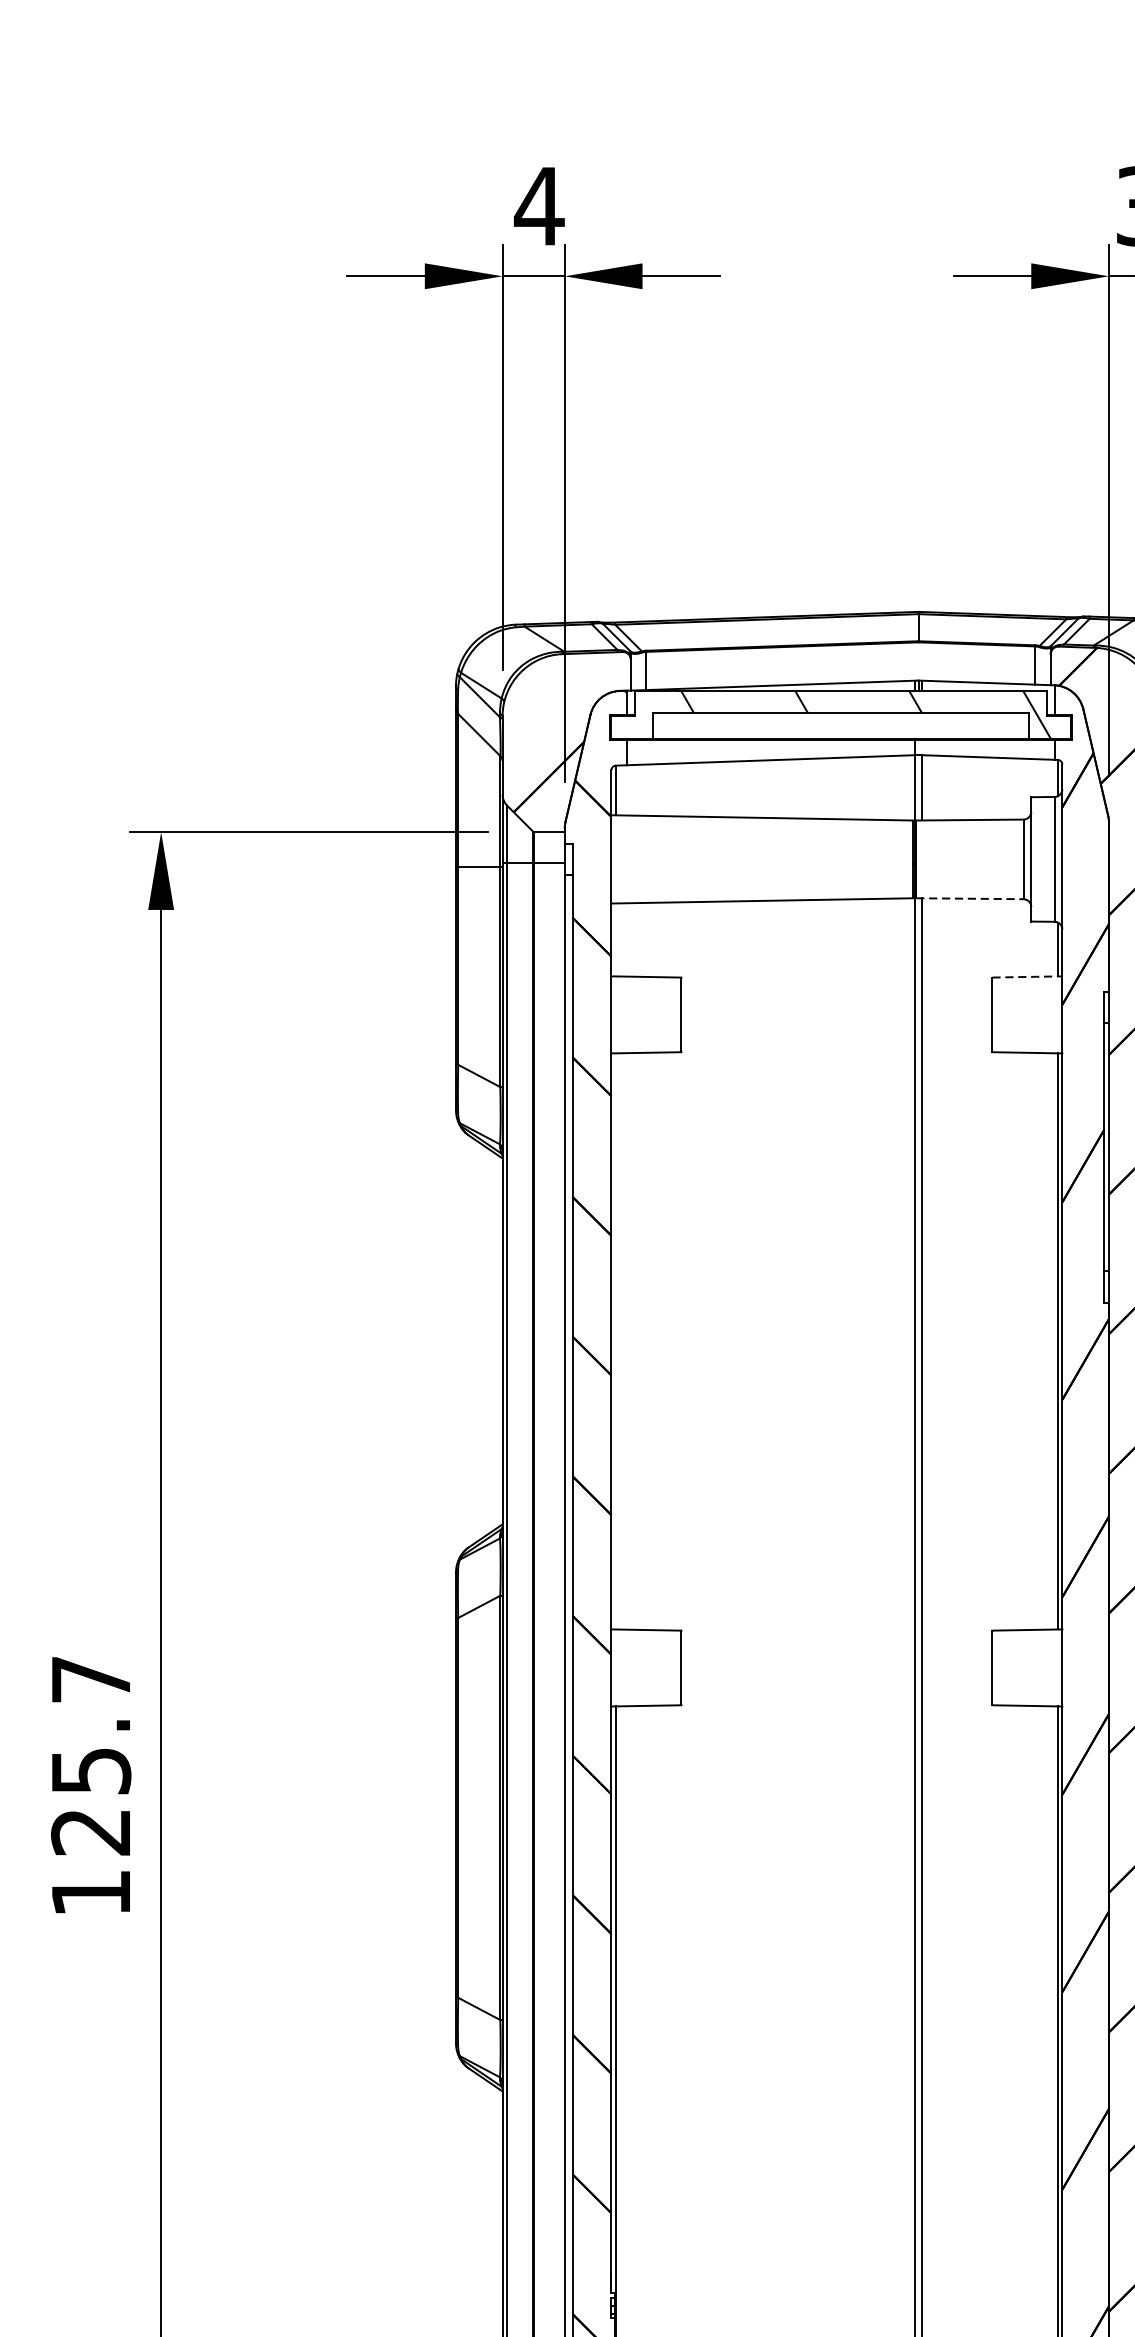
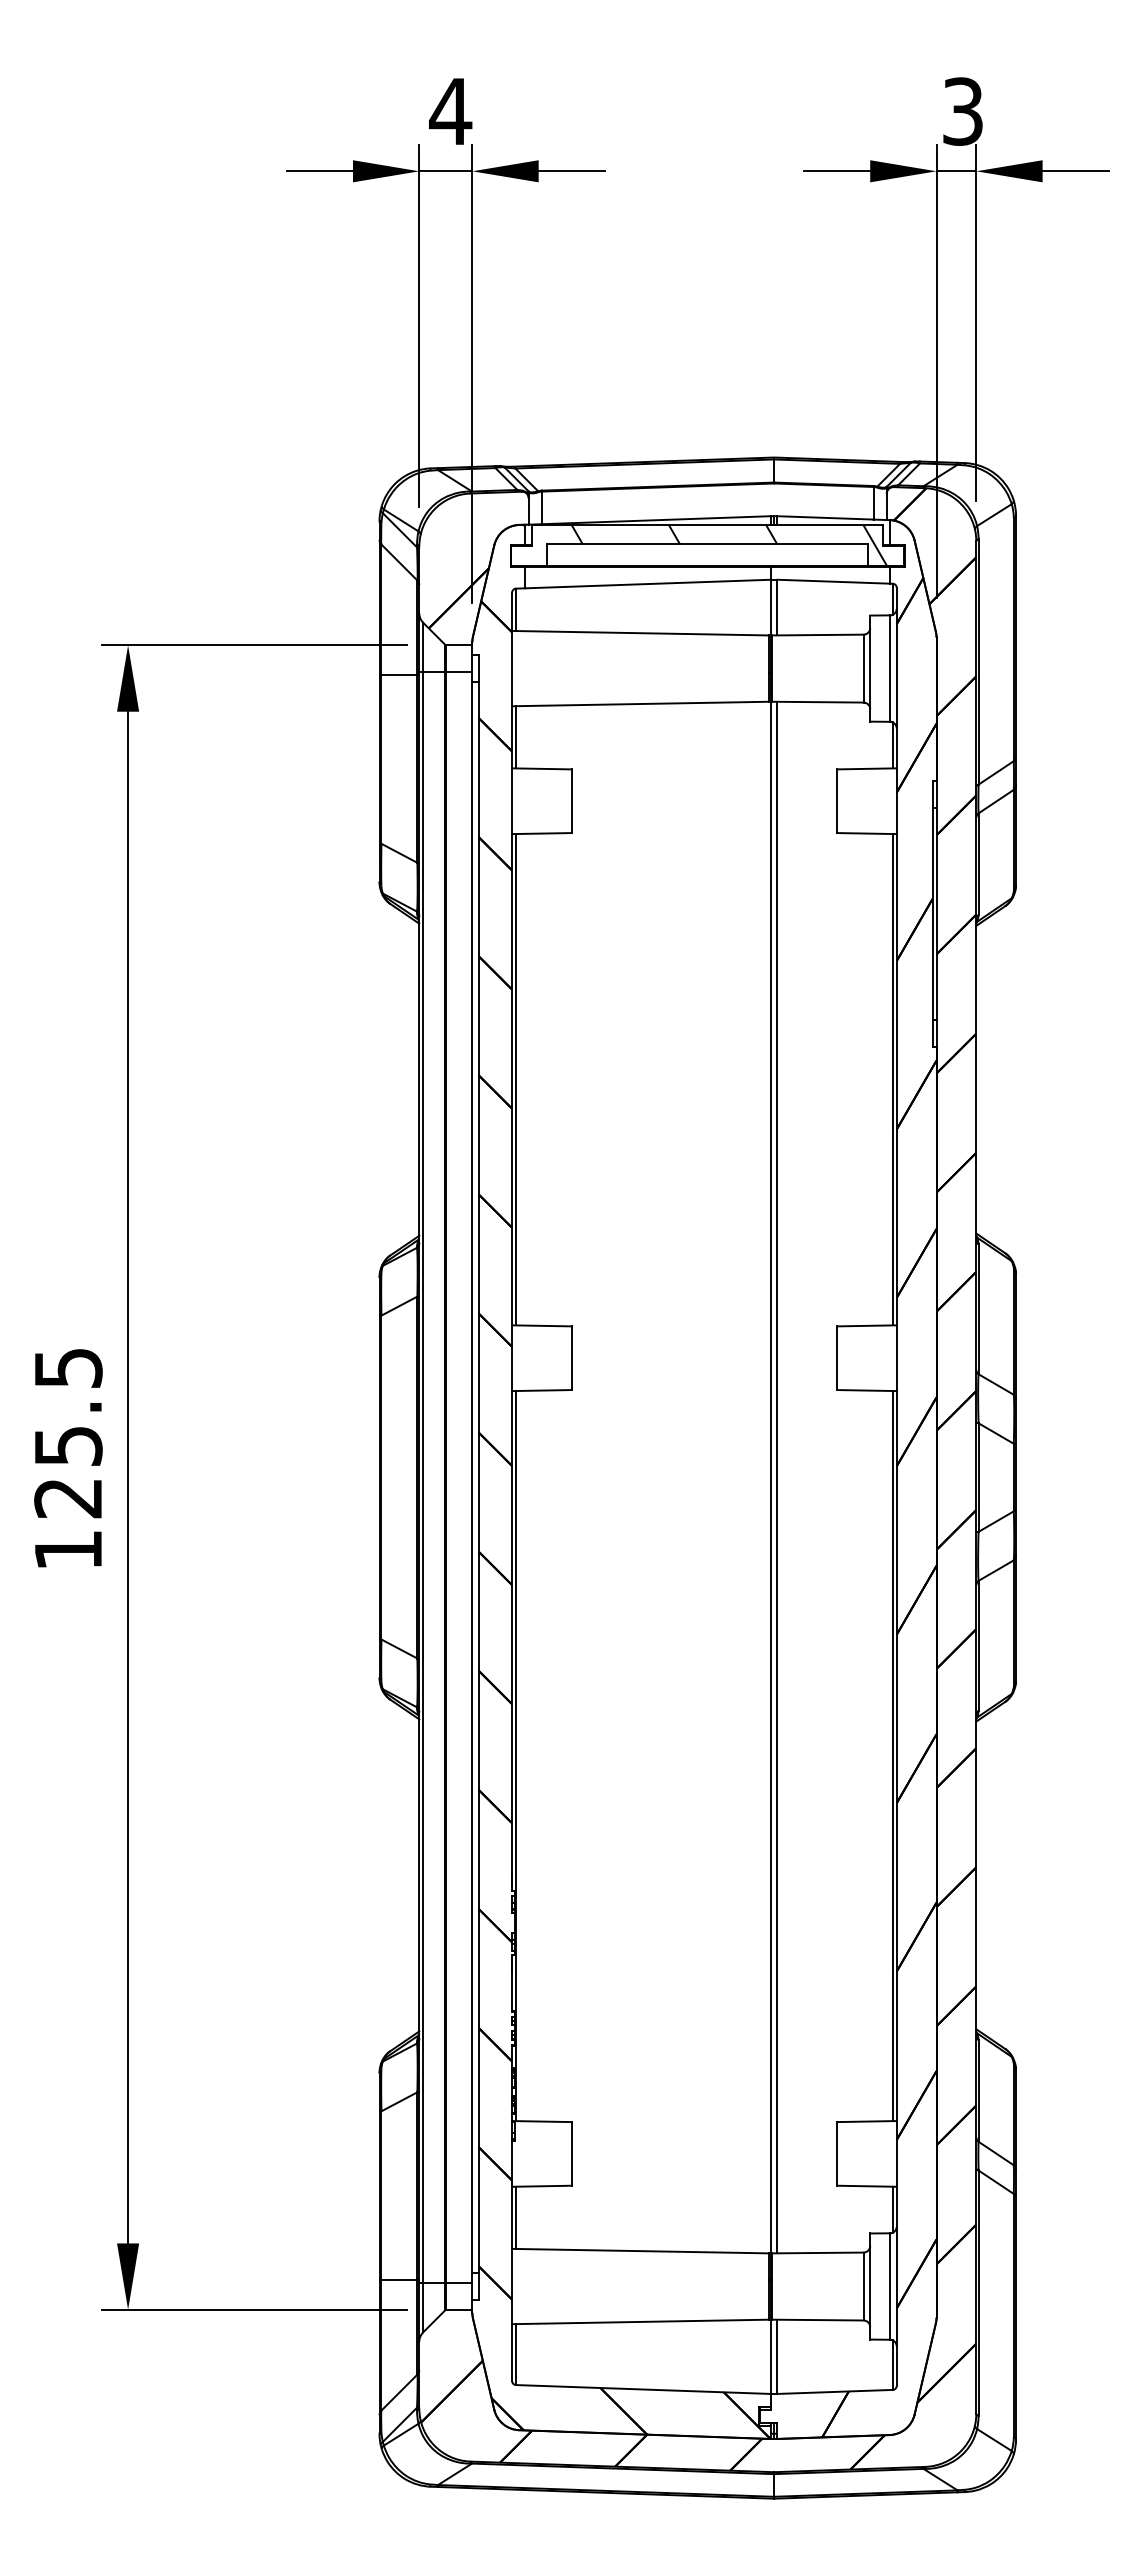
line: (969, 899) -> (817, 702), dashed -> solid
line: (615, 940) -> (515, 737), added
line: (1026, 976) -> (866, 768), dashed -> solid
line: (615, 1341) -> (515, 1079), added
text: (91, 1680) -> (68, 1368), 125.7 -> 125.5

